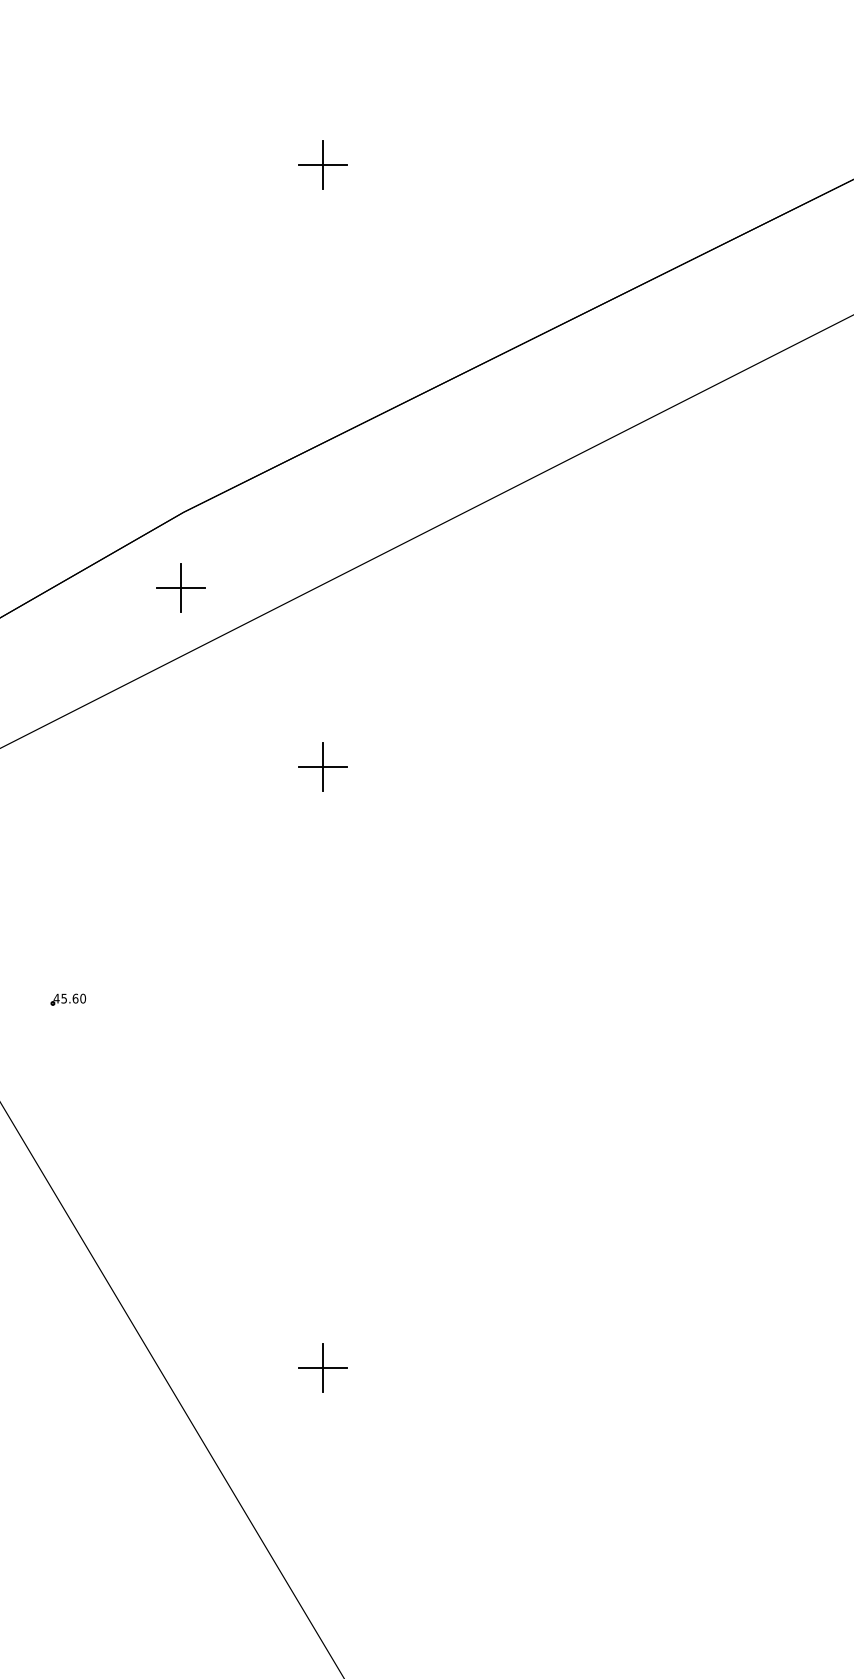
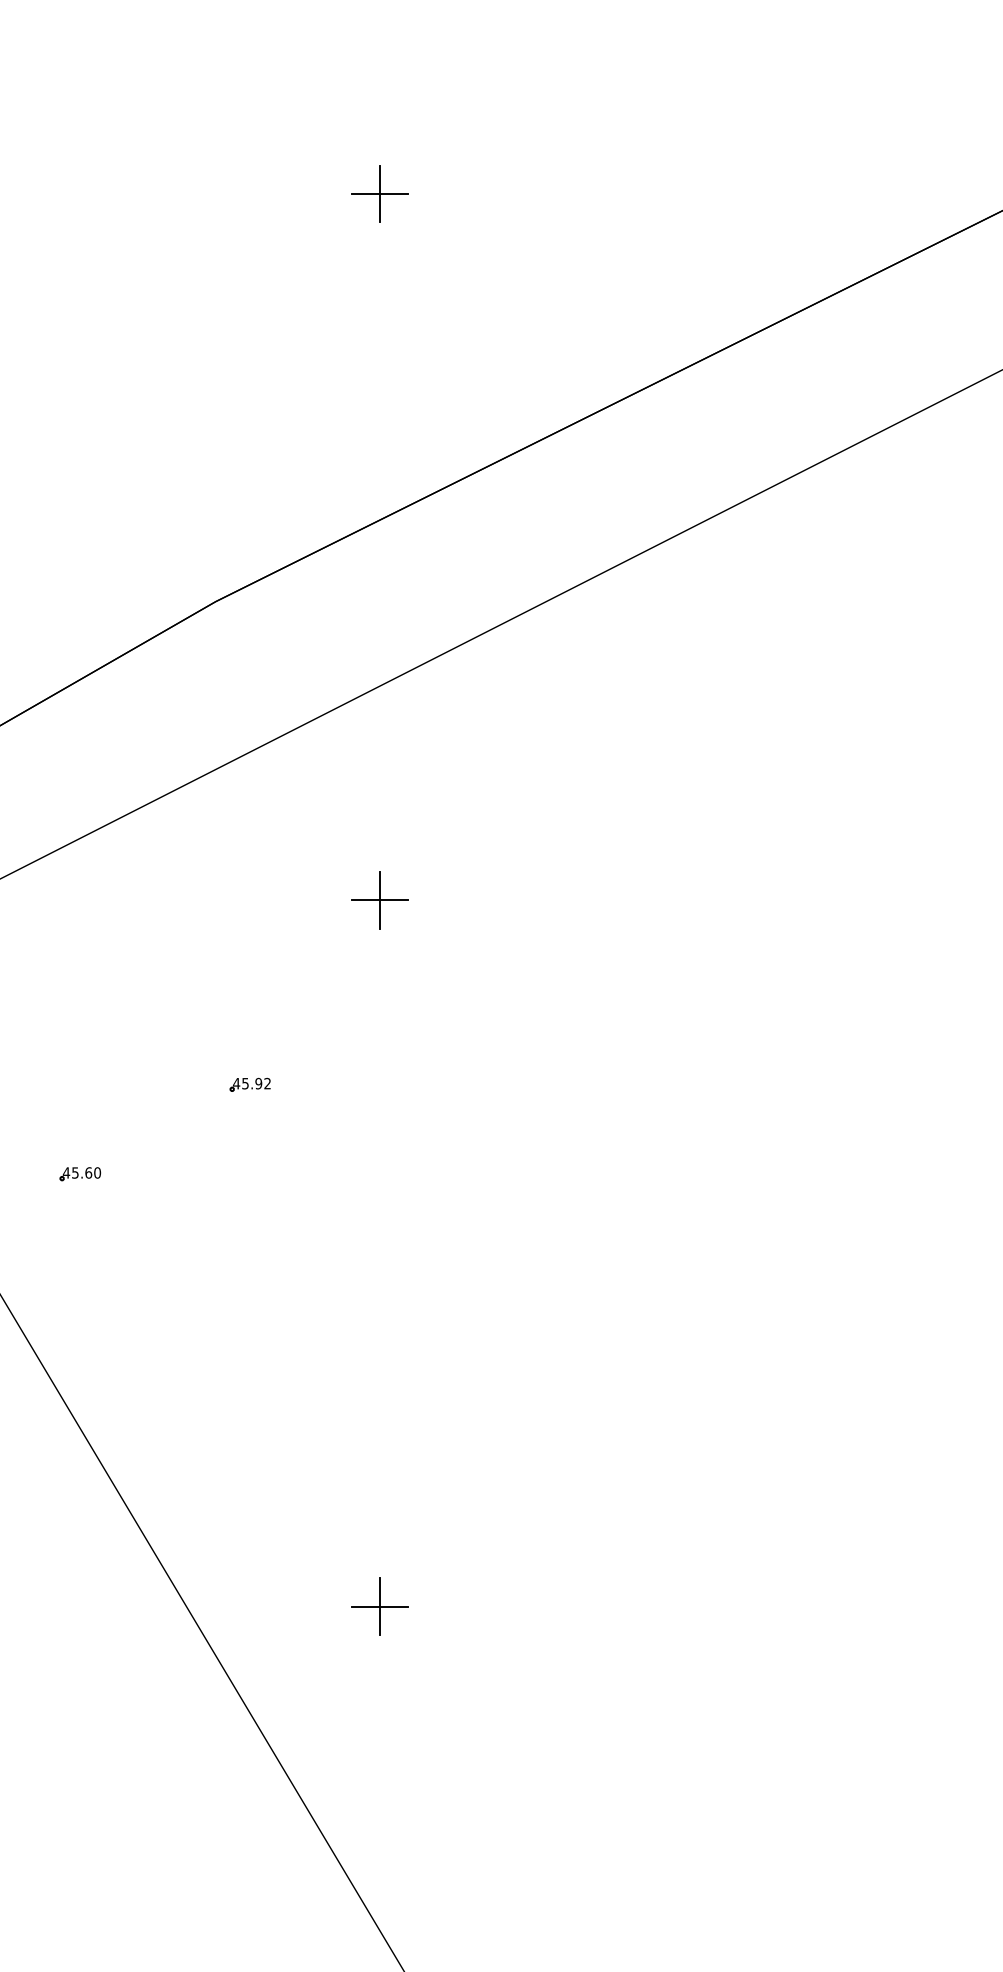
part: (180, 587) -> (211, 690), removed
part: (212, 923) -> (249, 1084), added

